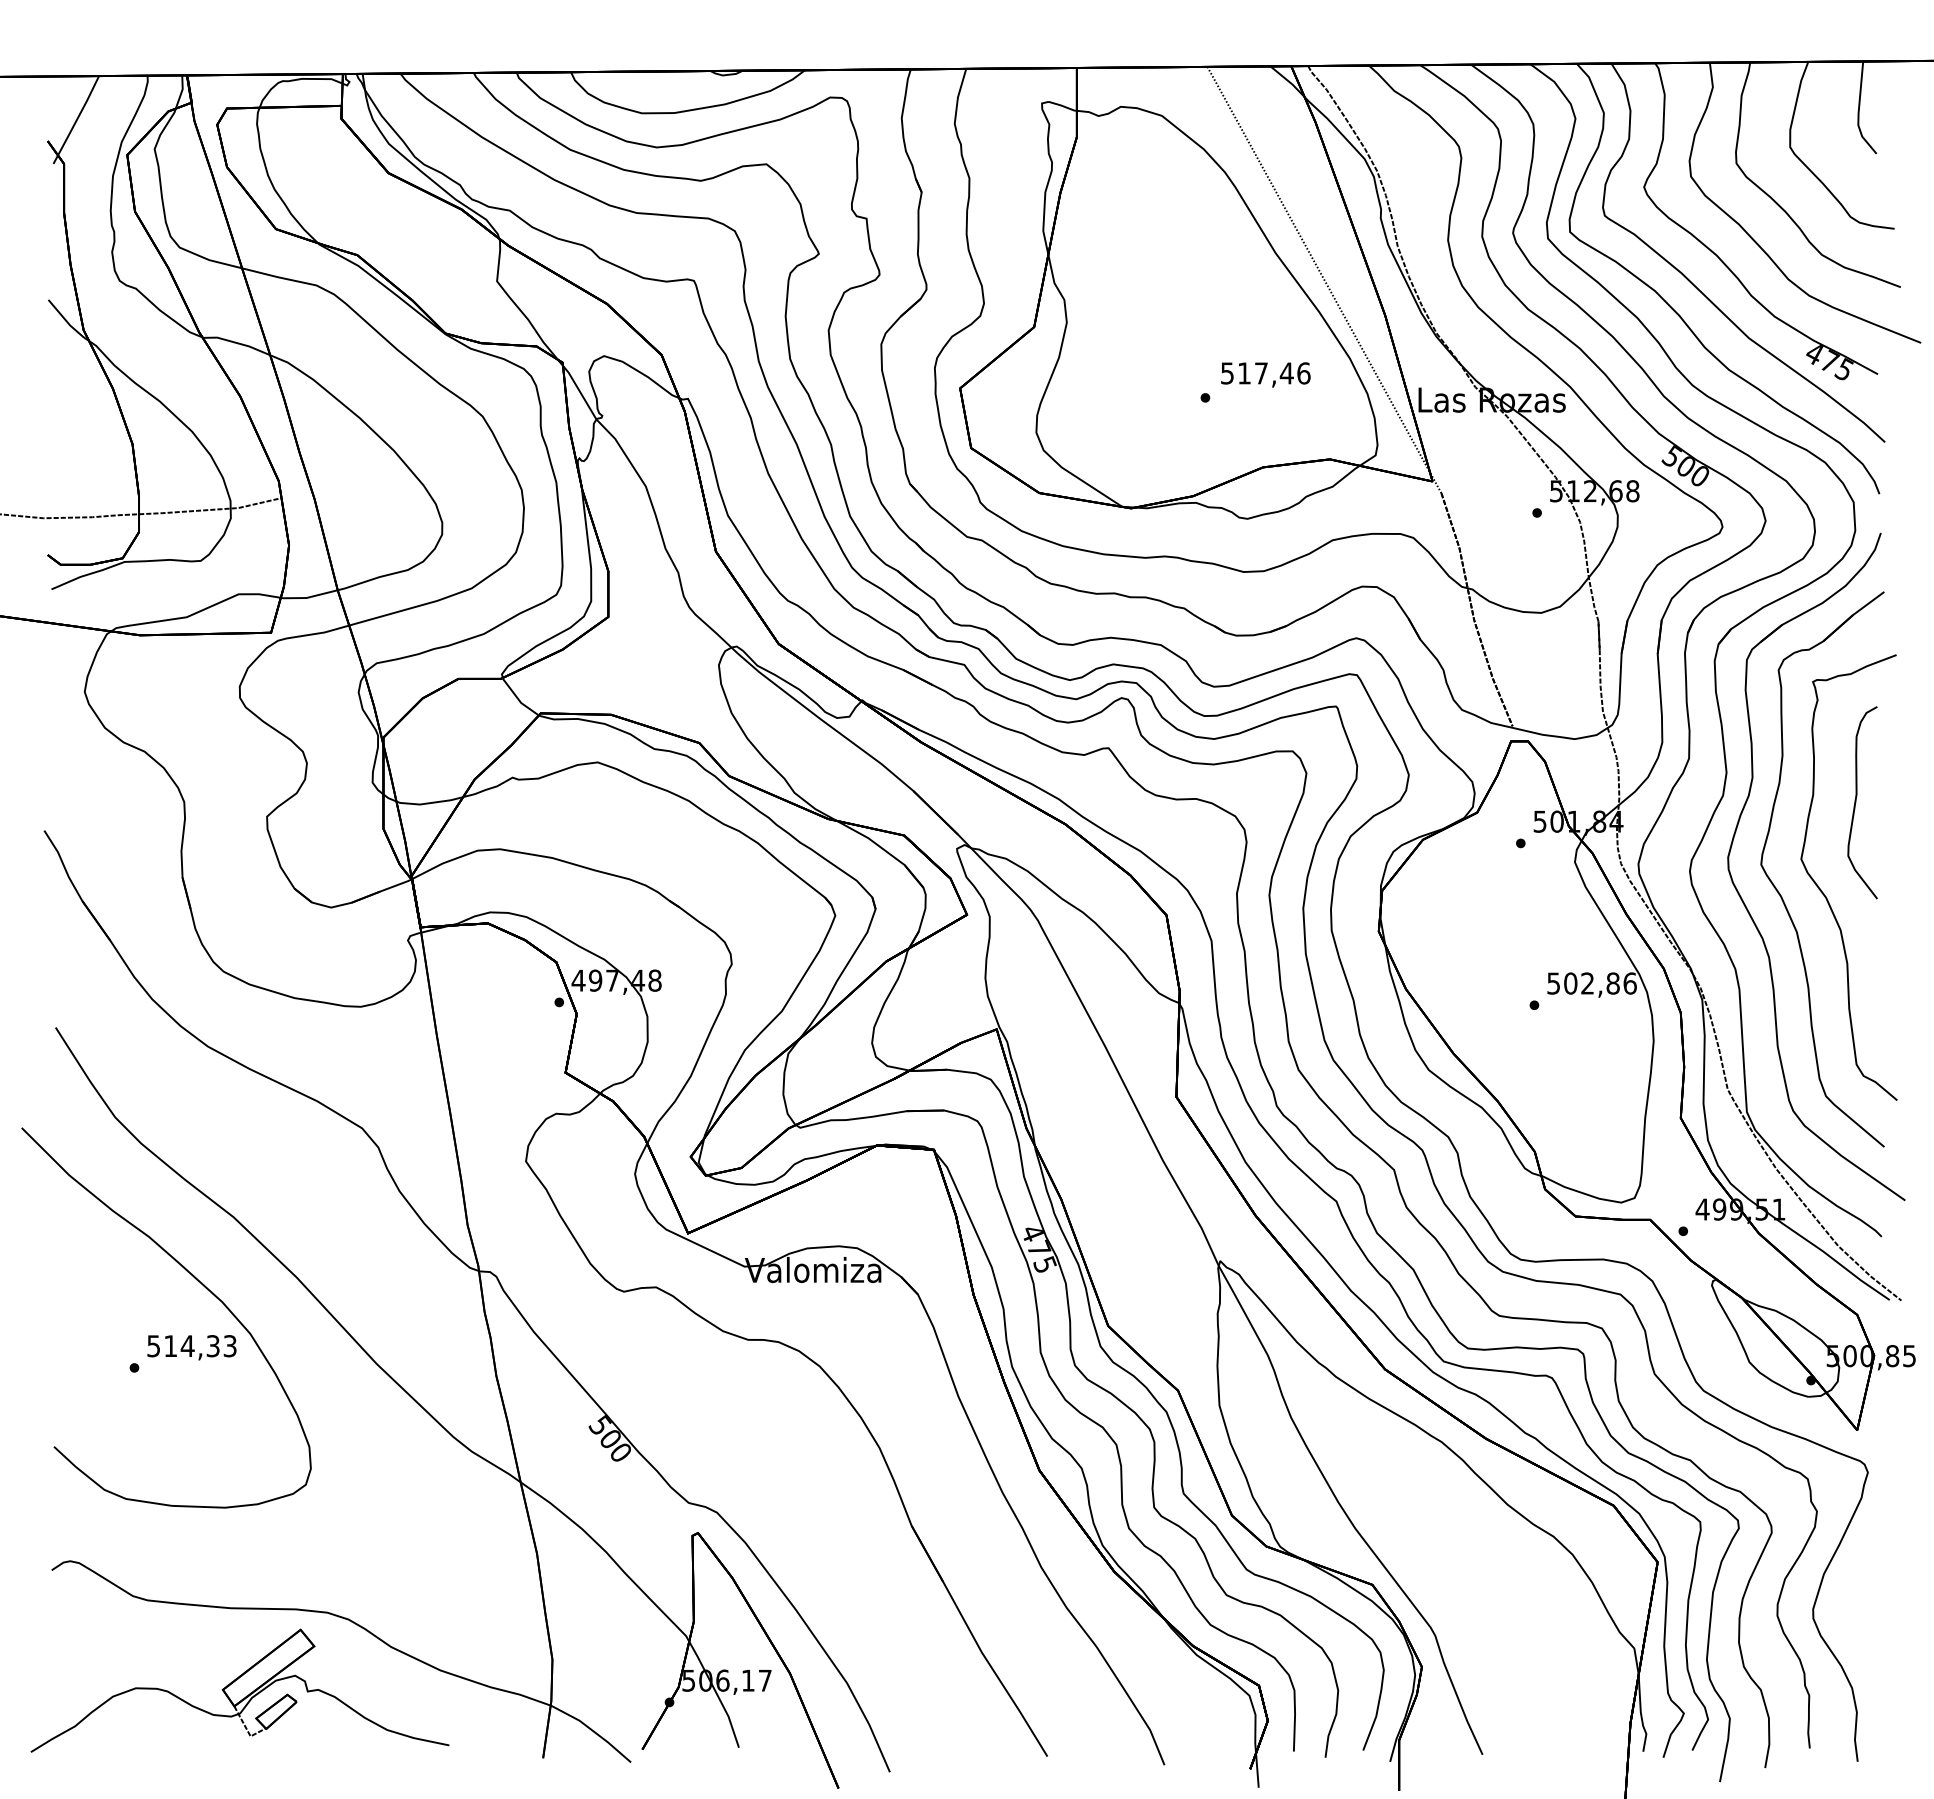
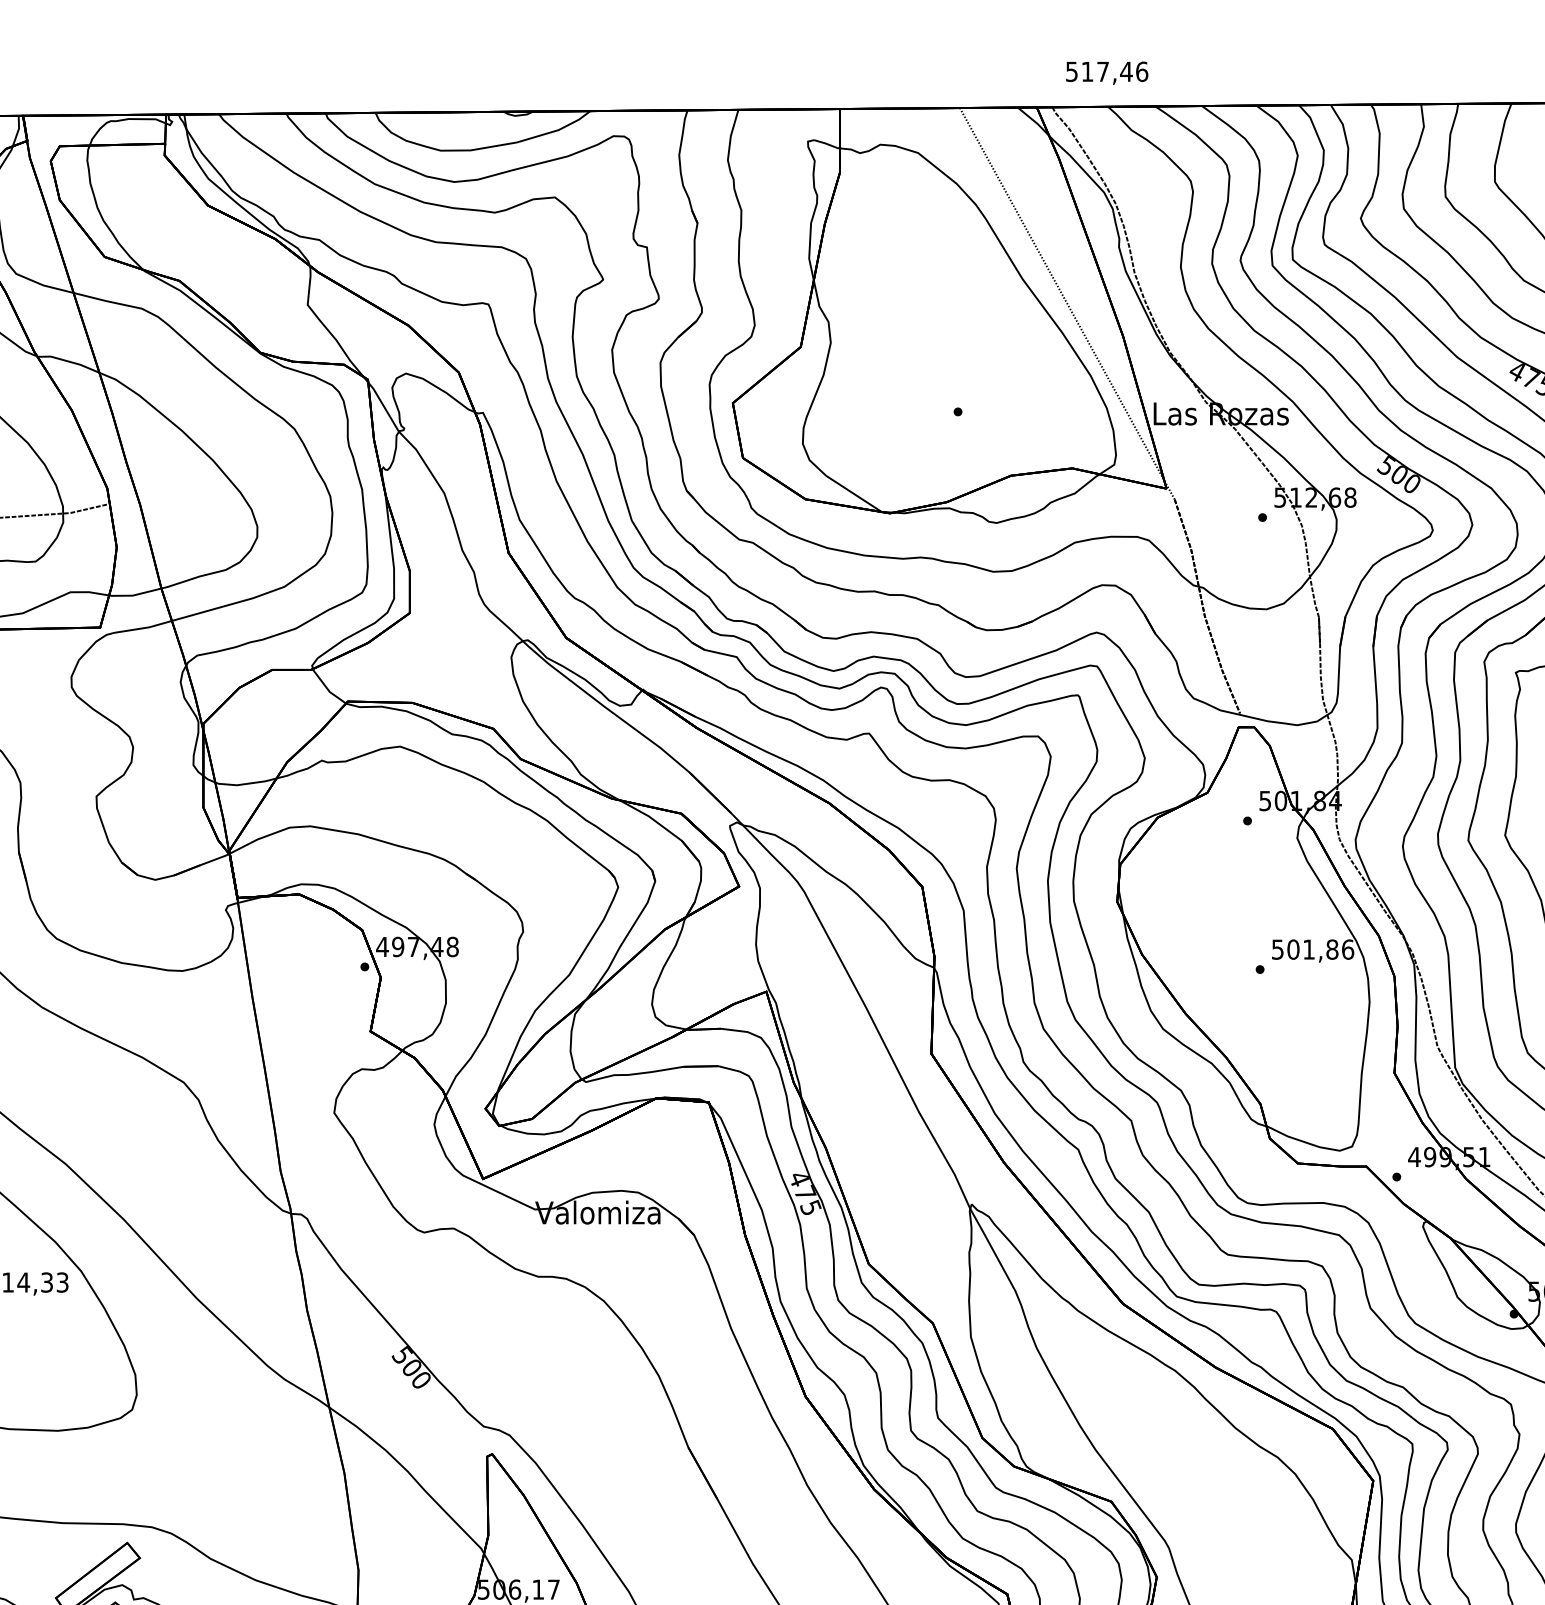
text: (1265, 374) -> (1106, 72), moved
text: (1587, 983) -> (1308, 949), 502,86 -> 501,86

